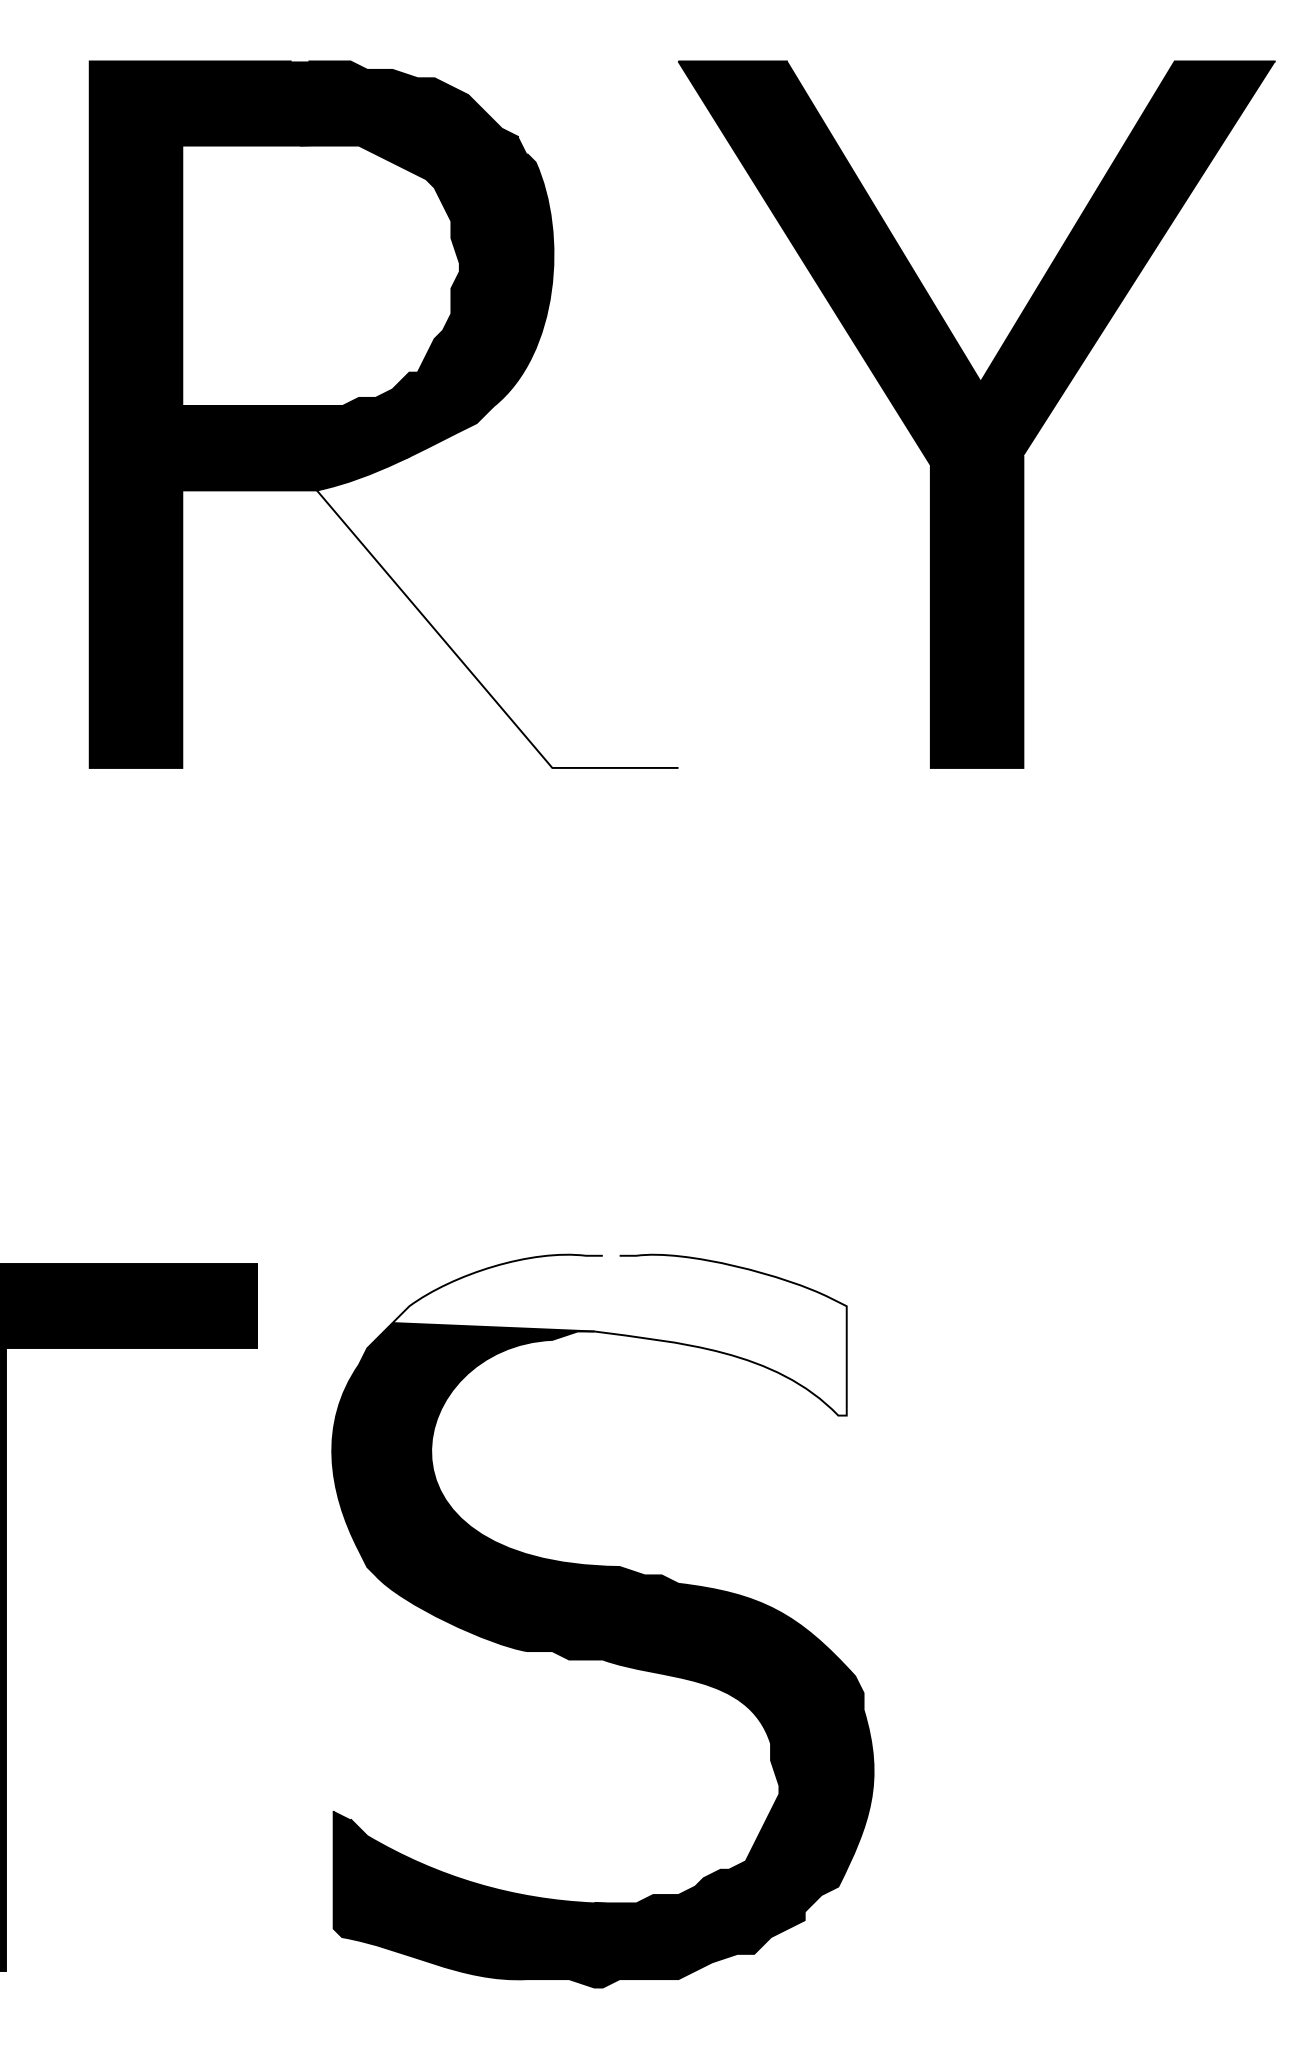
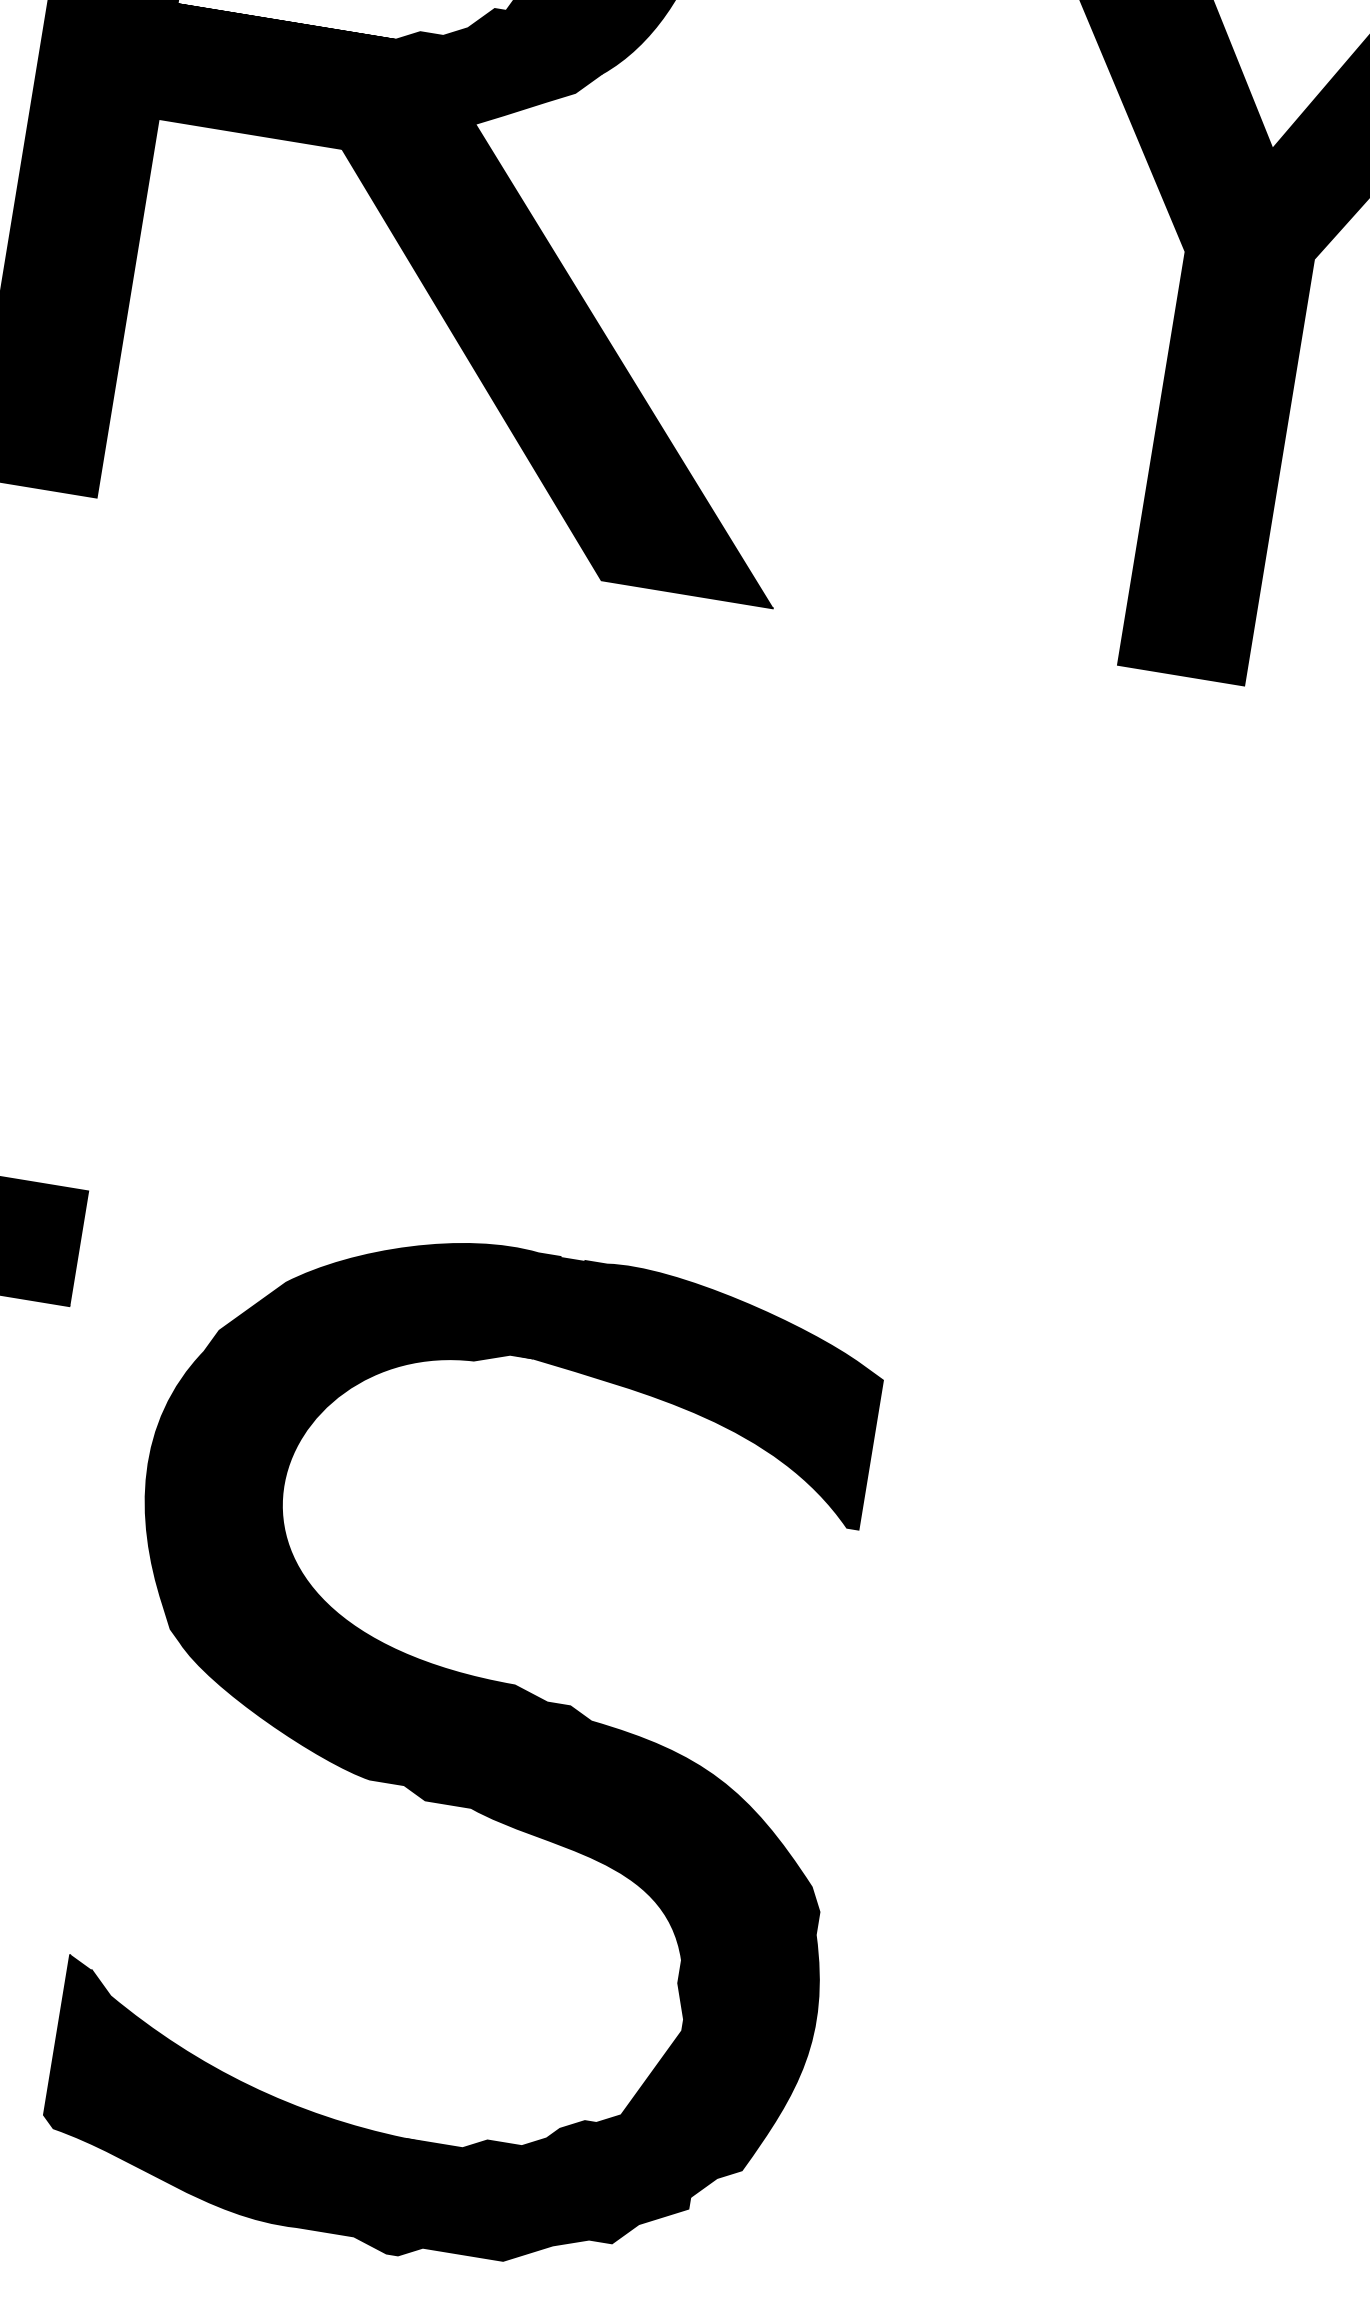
fill: (497, 611) -> (561, 354), added
fill: (619, 1334) -> (566, 1368), added

